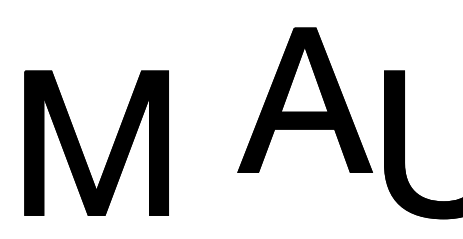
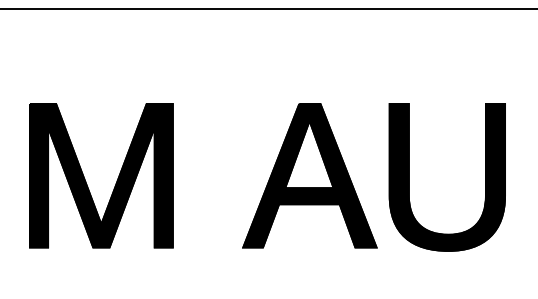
part: (304, 99) -> (309, 175), moved

